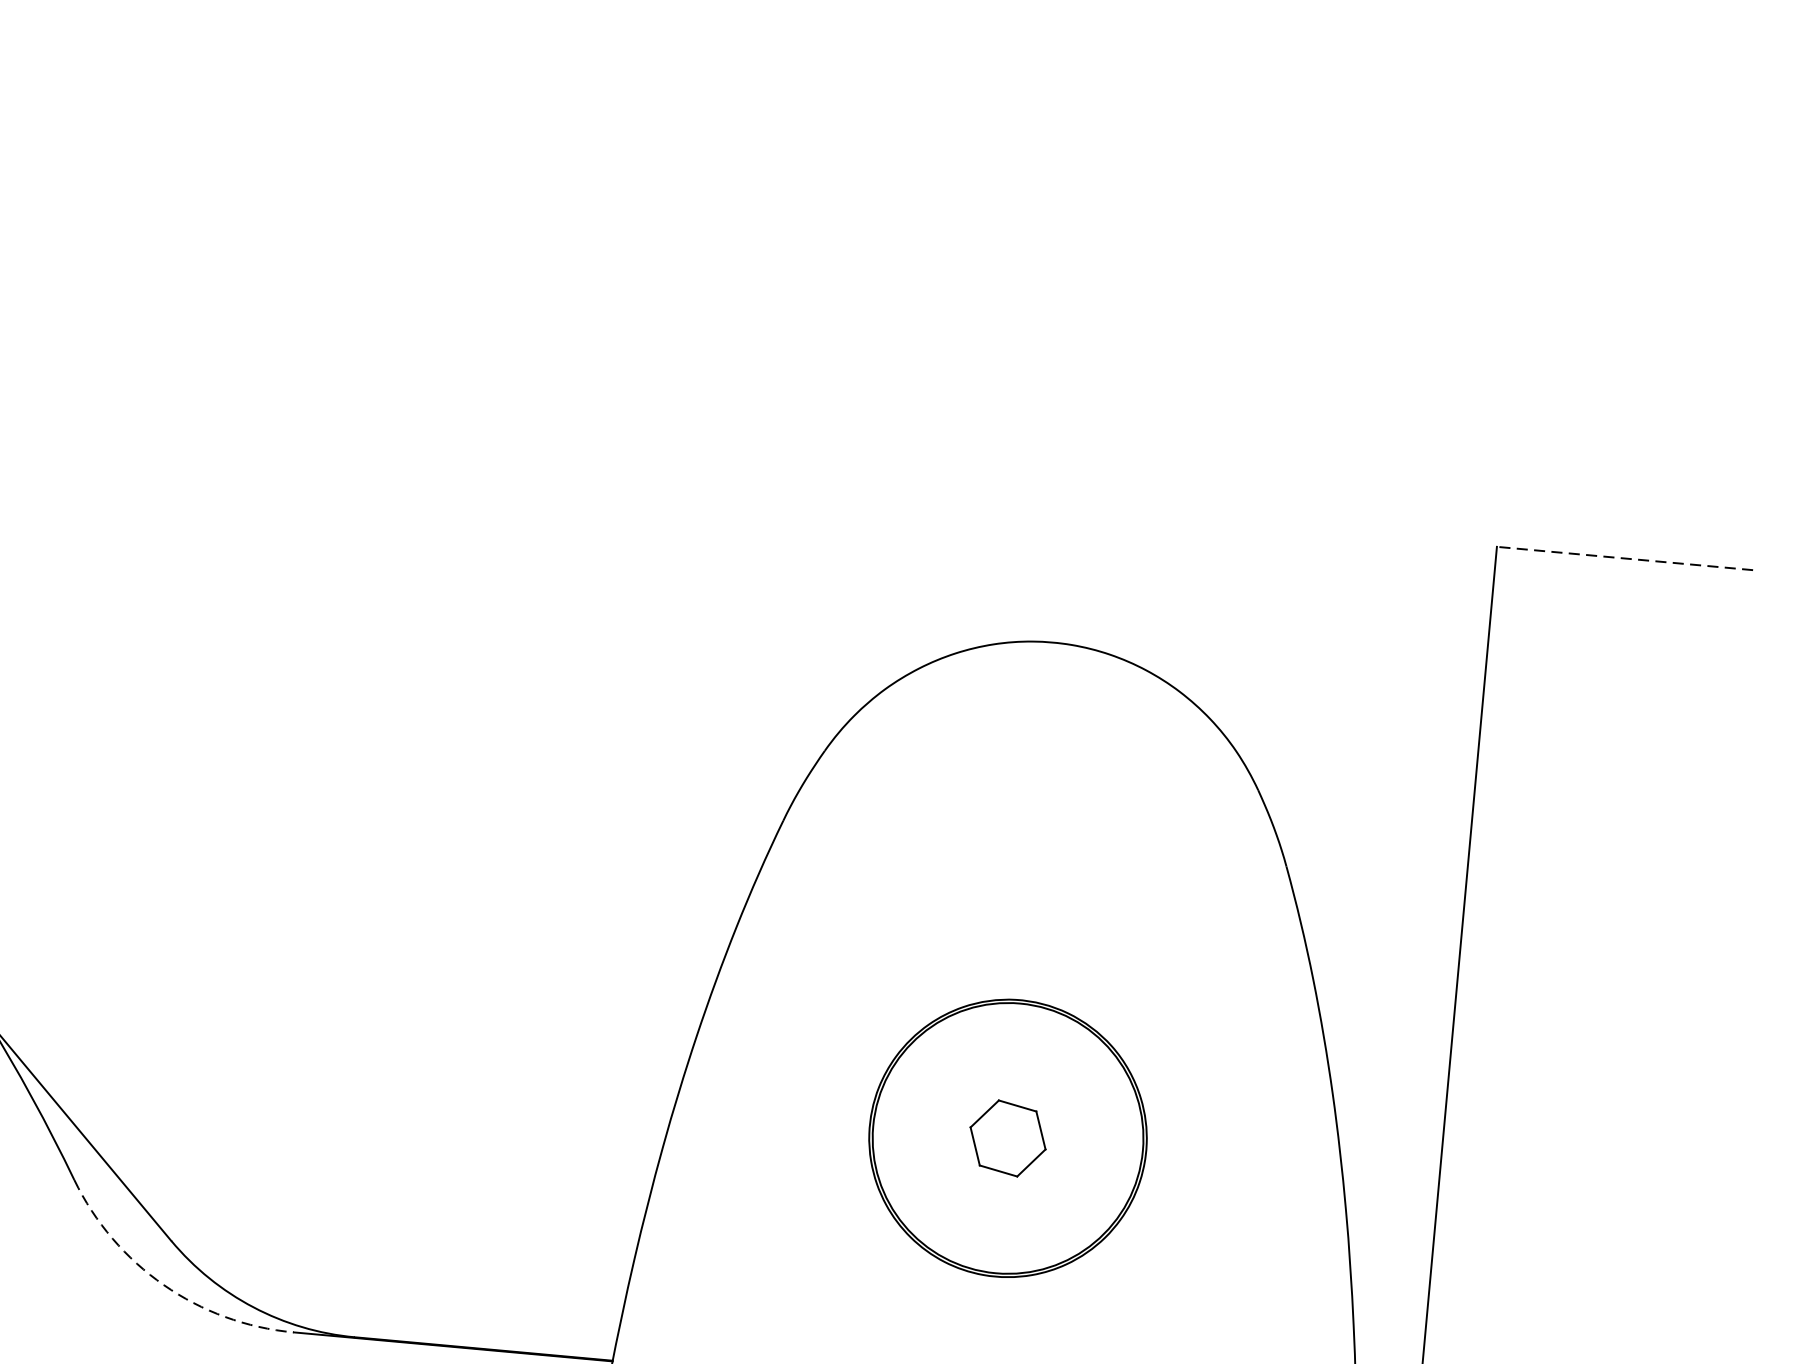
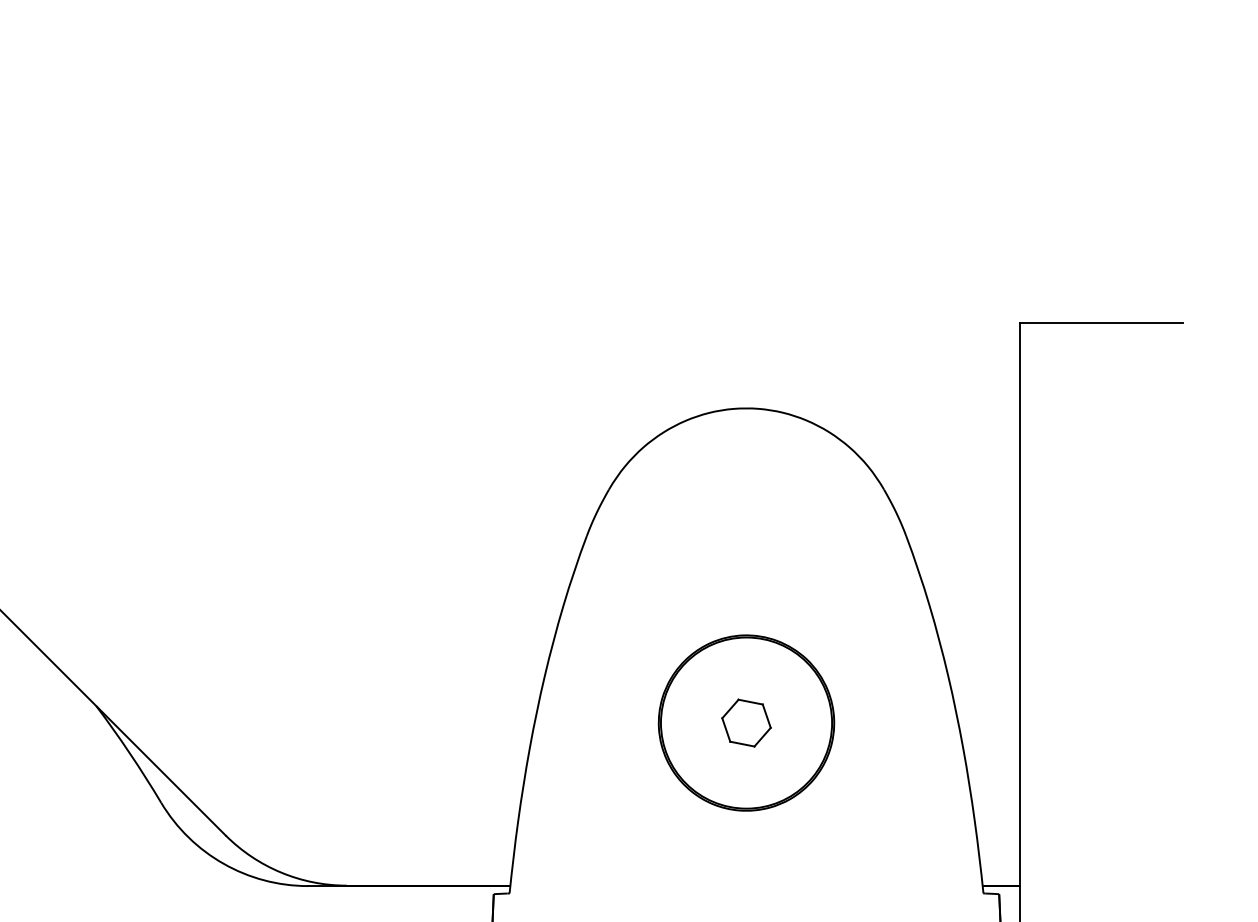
line: (1624, 558) -> (1101, 322), dashed -> solid
arc: (163, 1284) -> (223, 863), dashed -> solid

